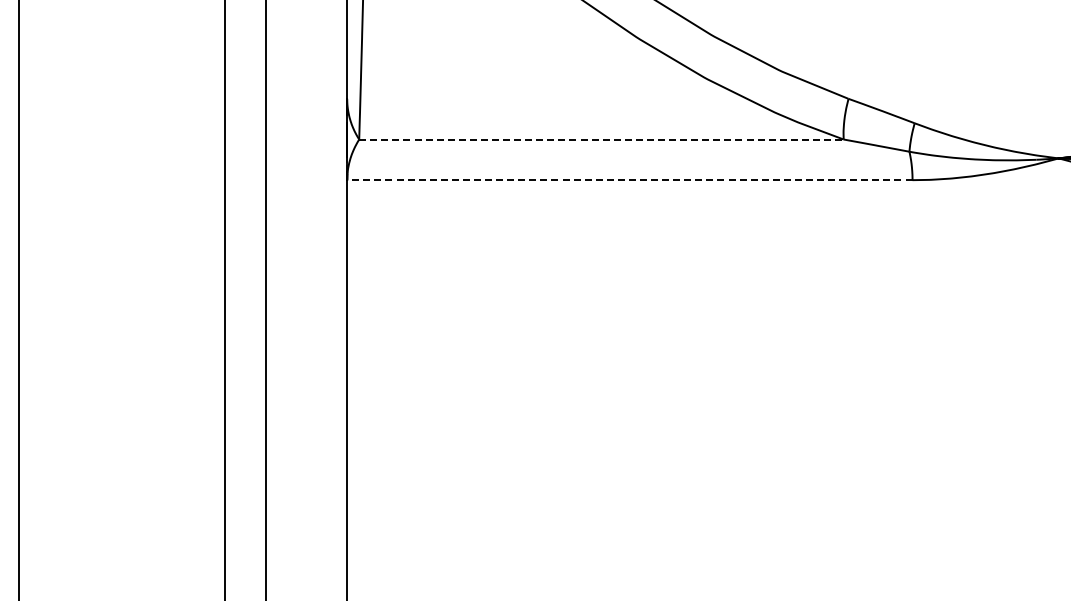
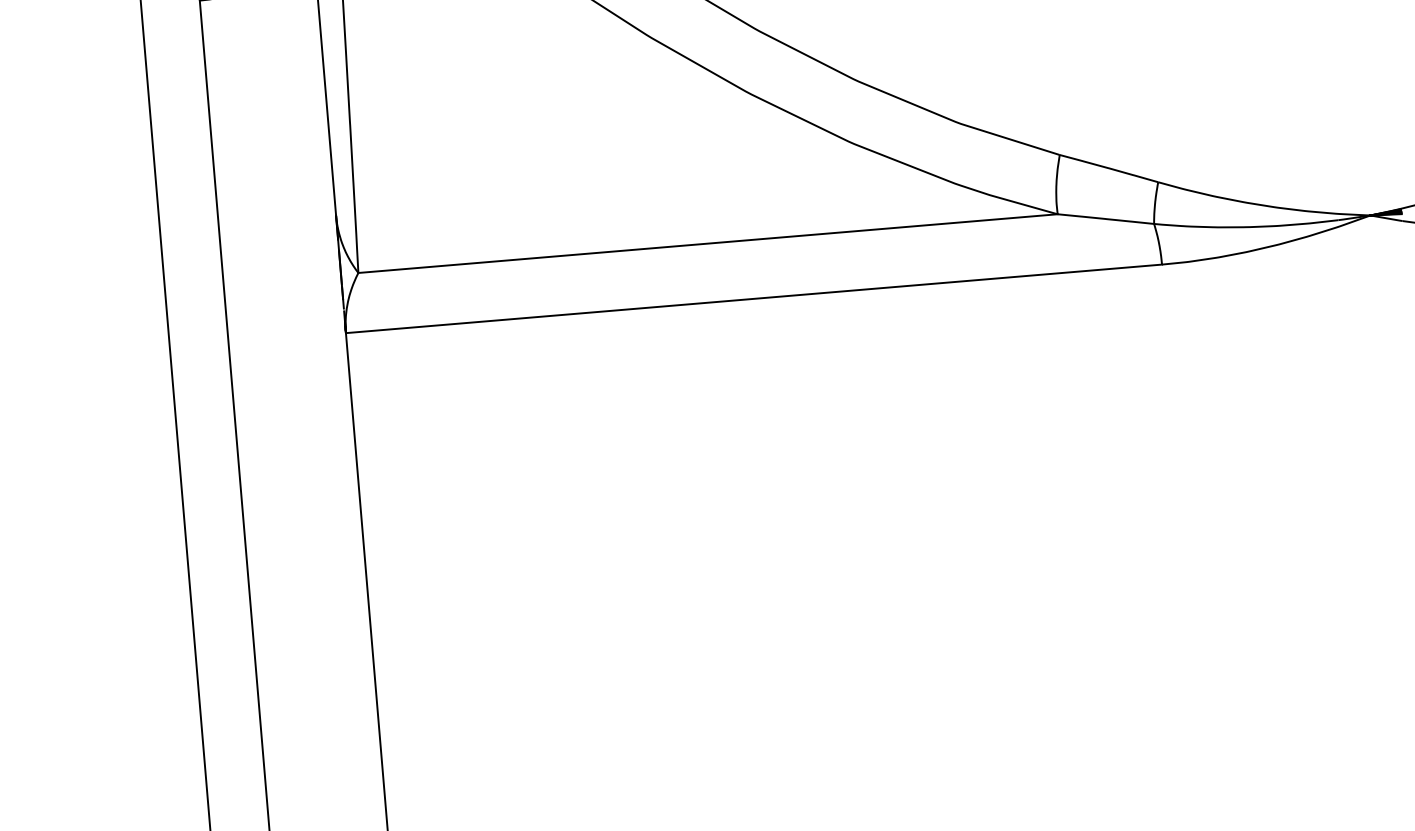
line: (601, 139) -> (708, 243), dashed -> solid
line: (629, 180) -> (753, 299), dashed -> solid

